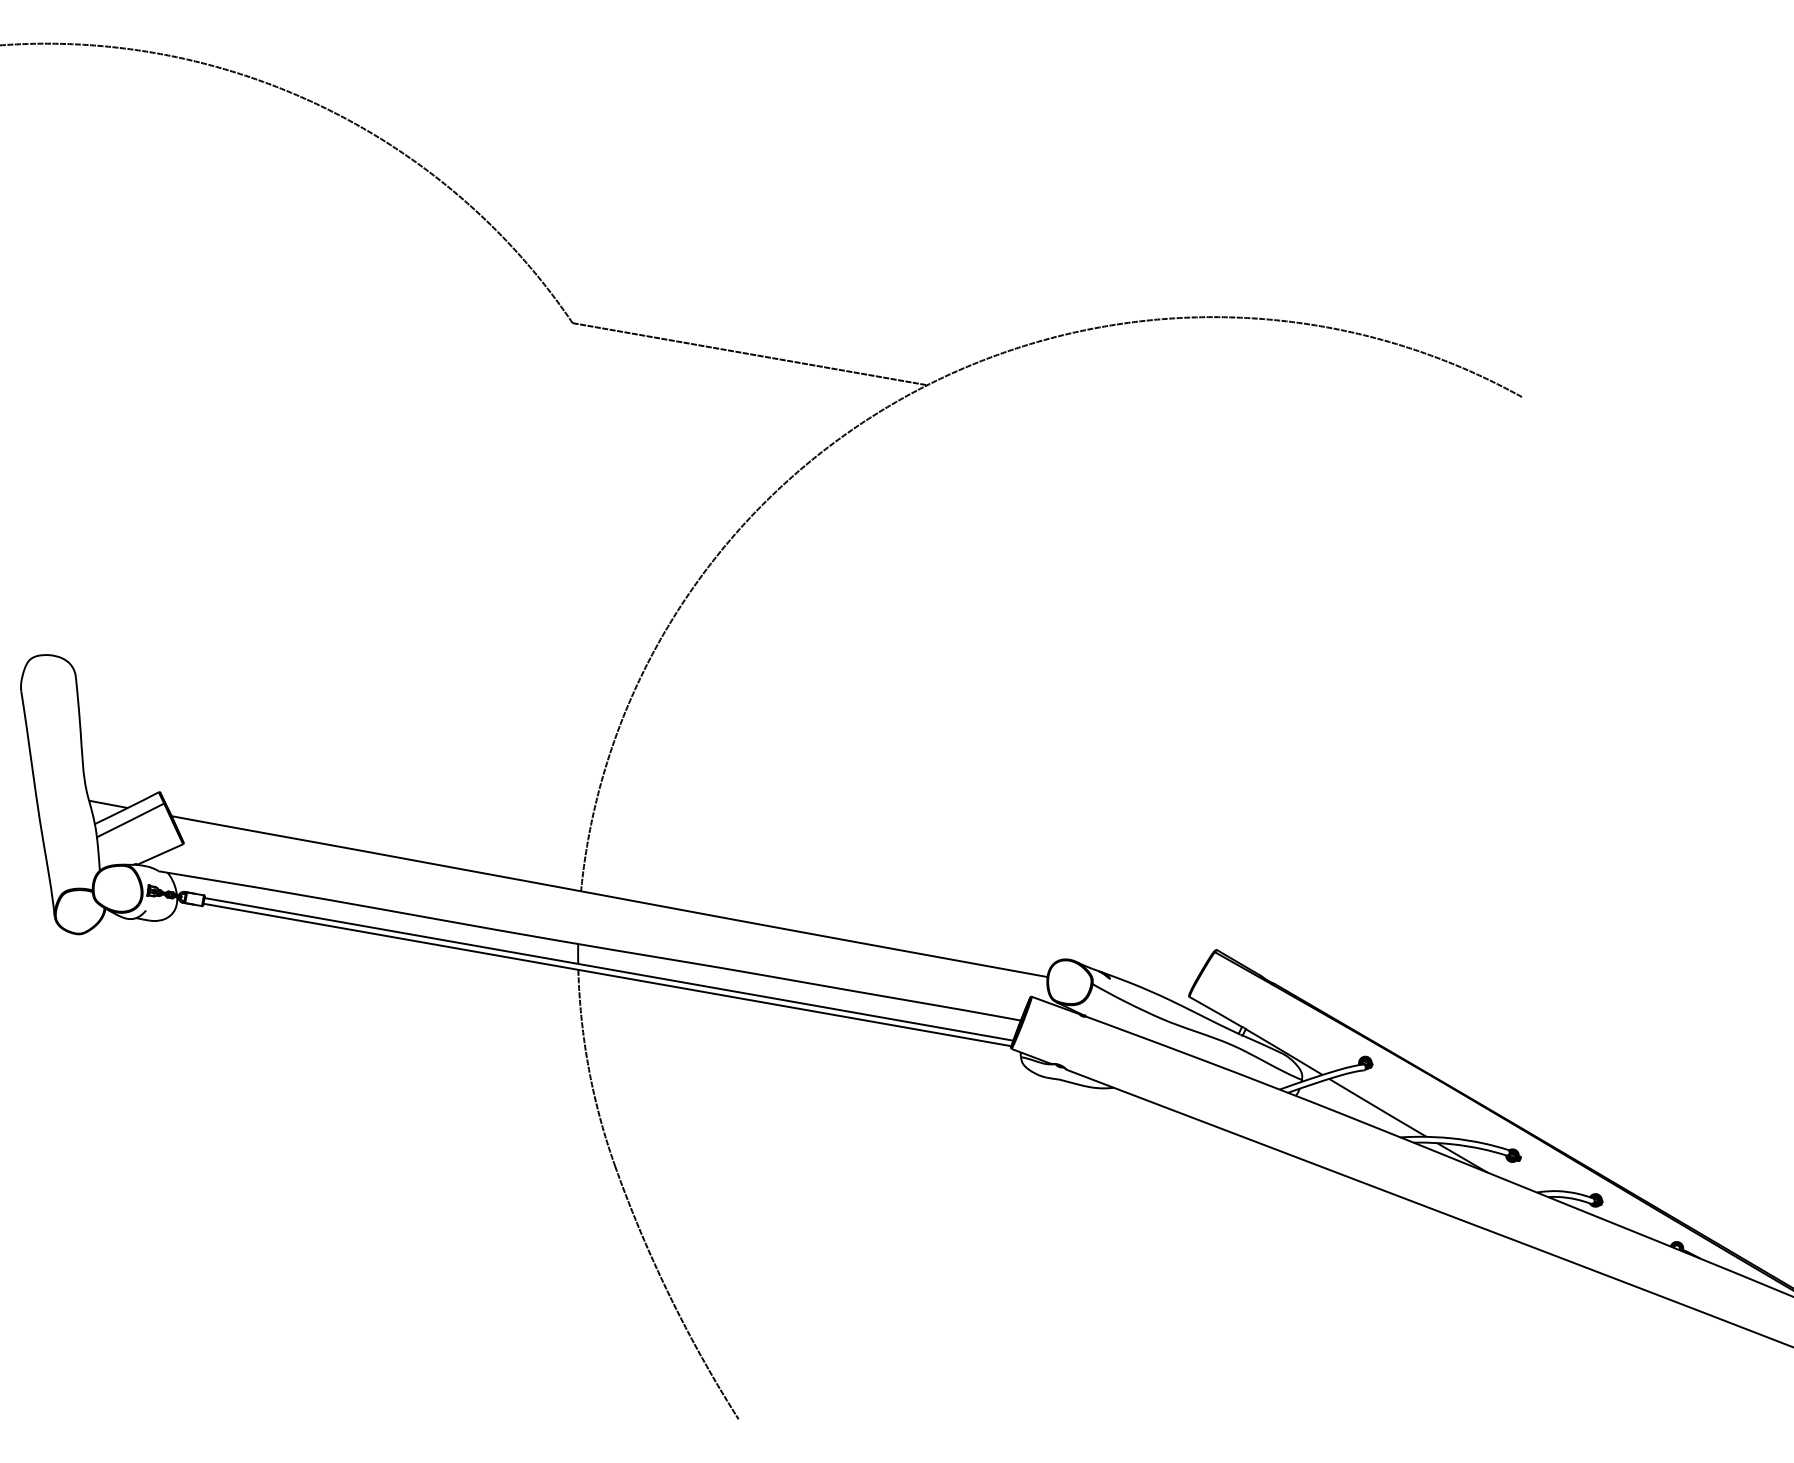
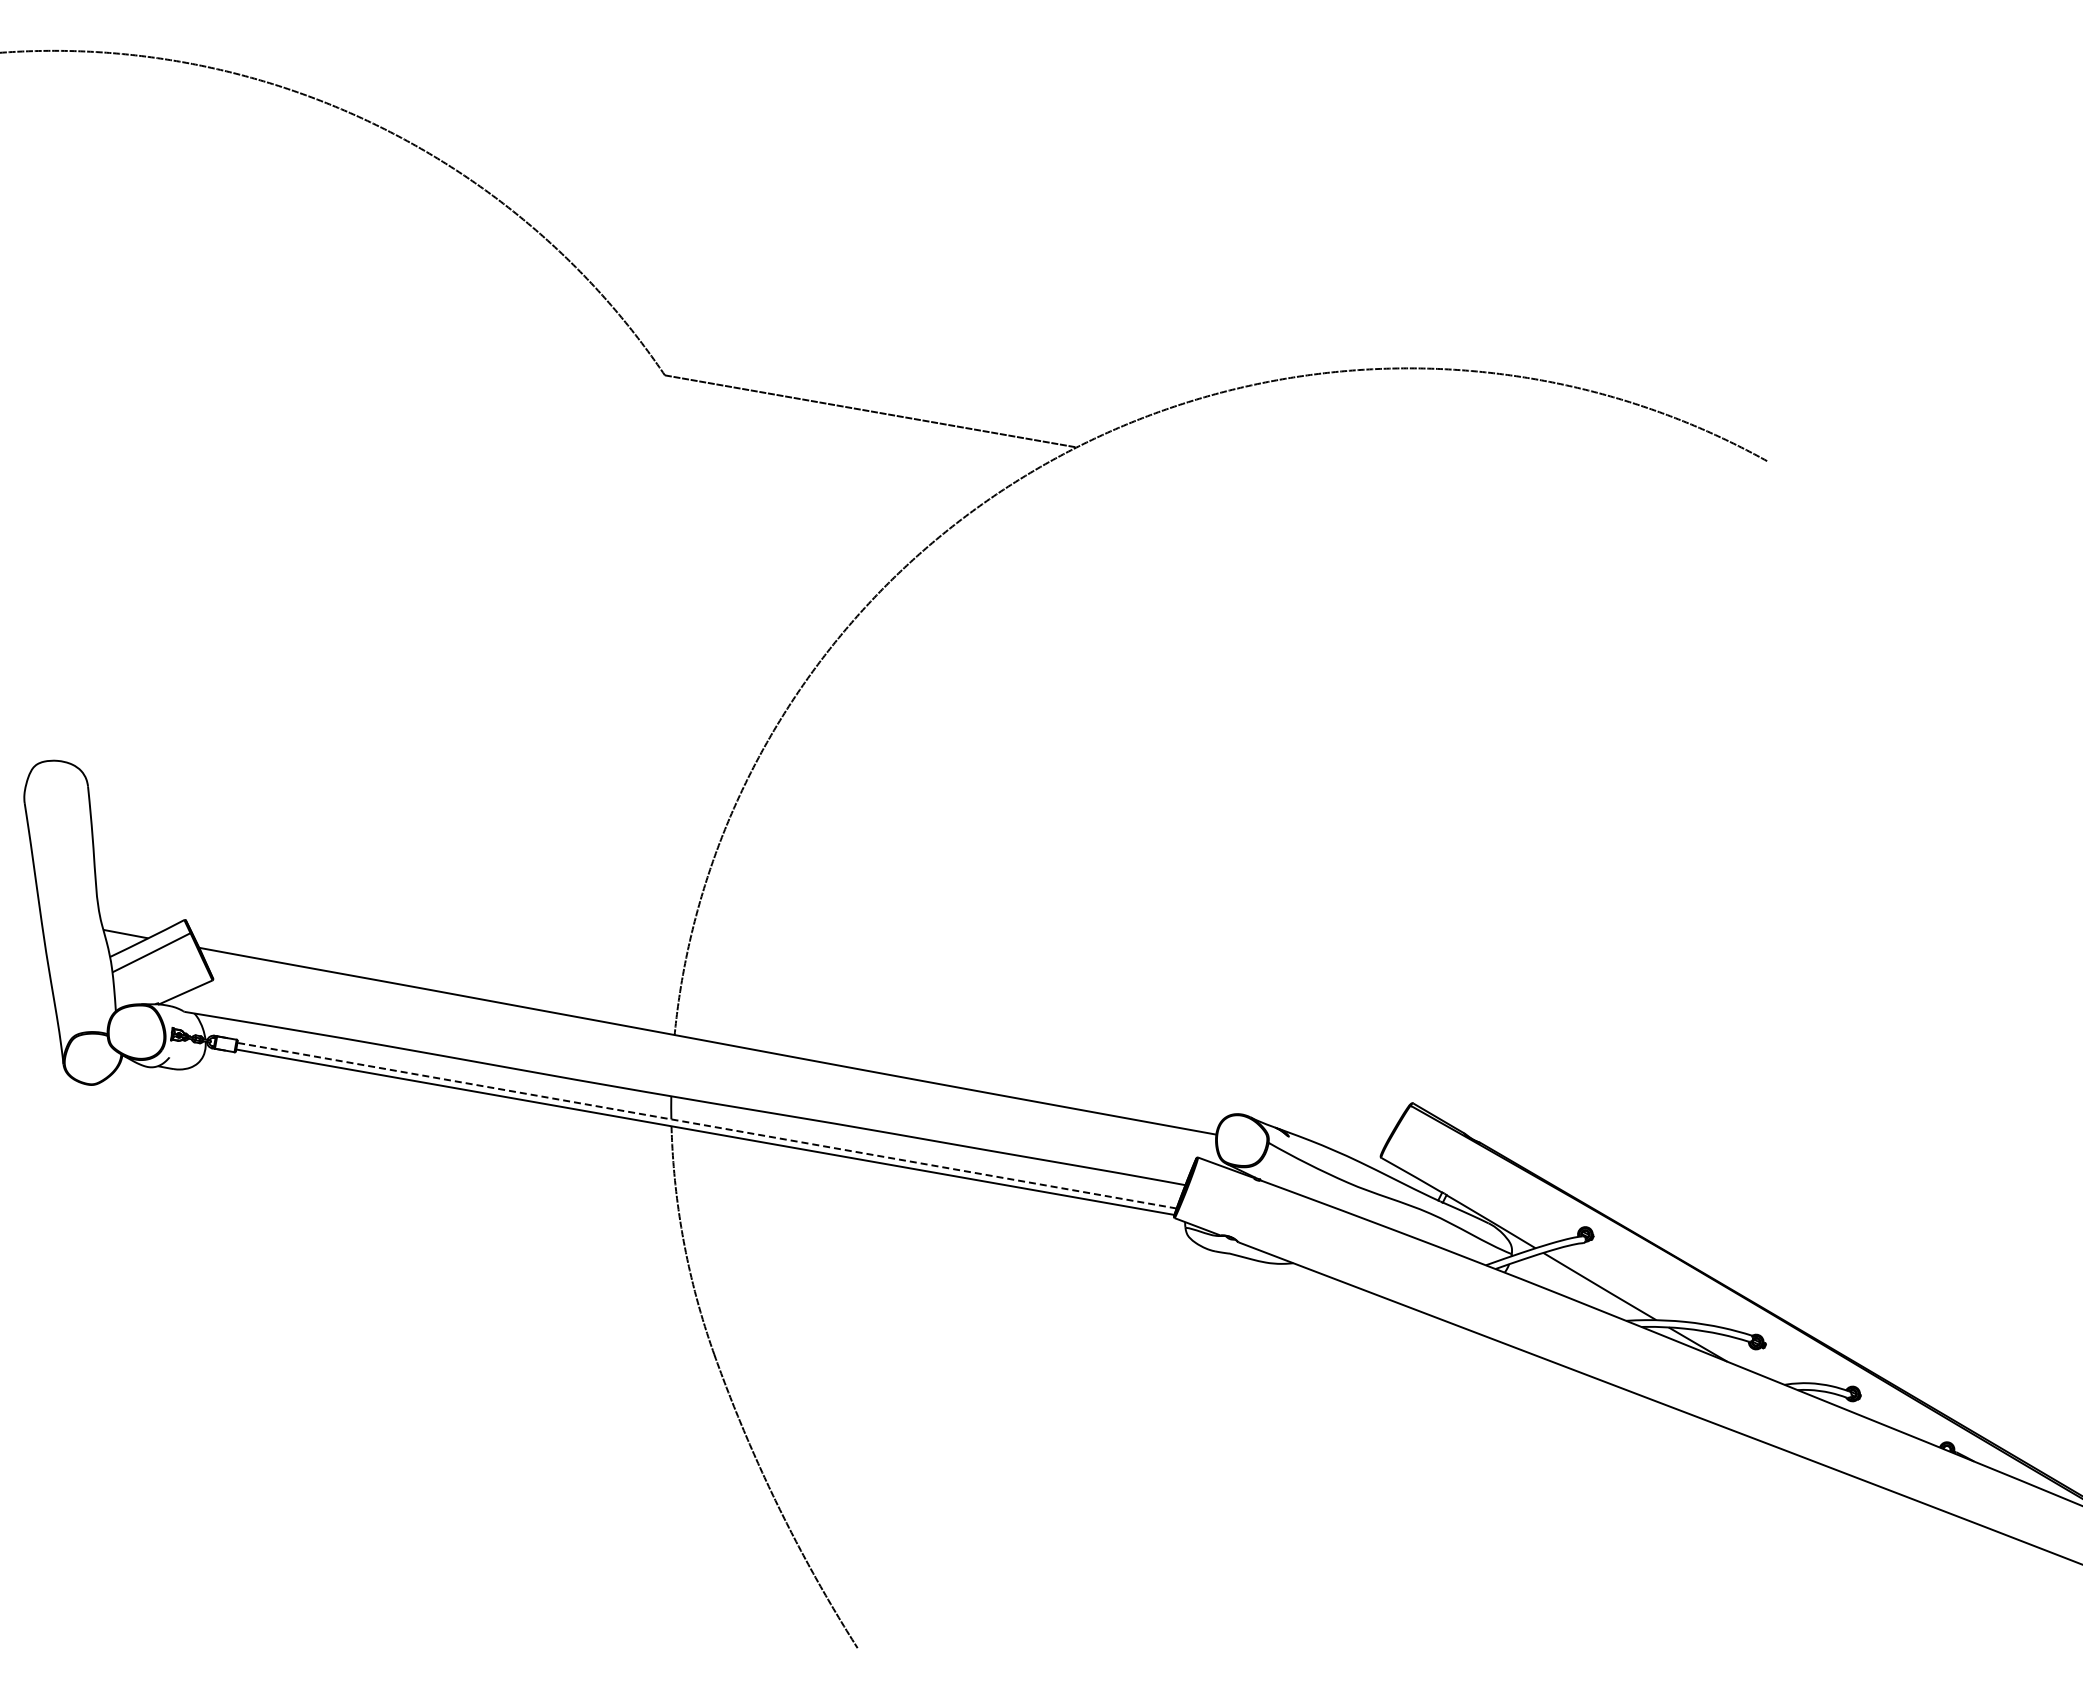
line: (609, 969) -> (707, 1125), solid -> dashed

